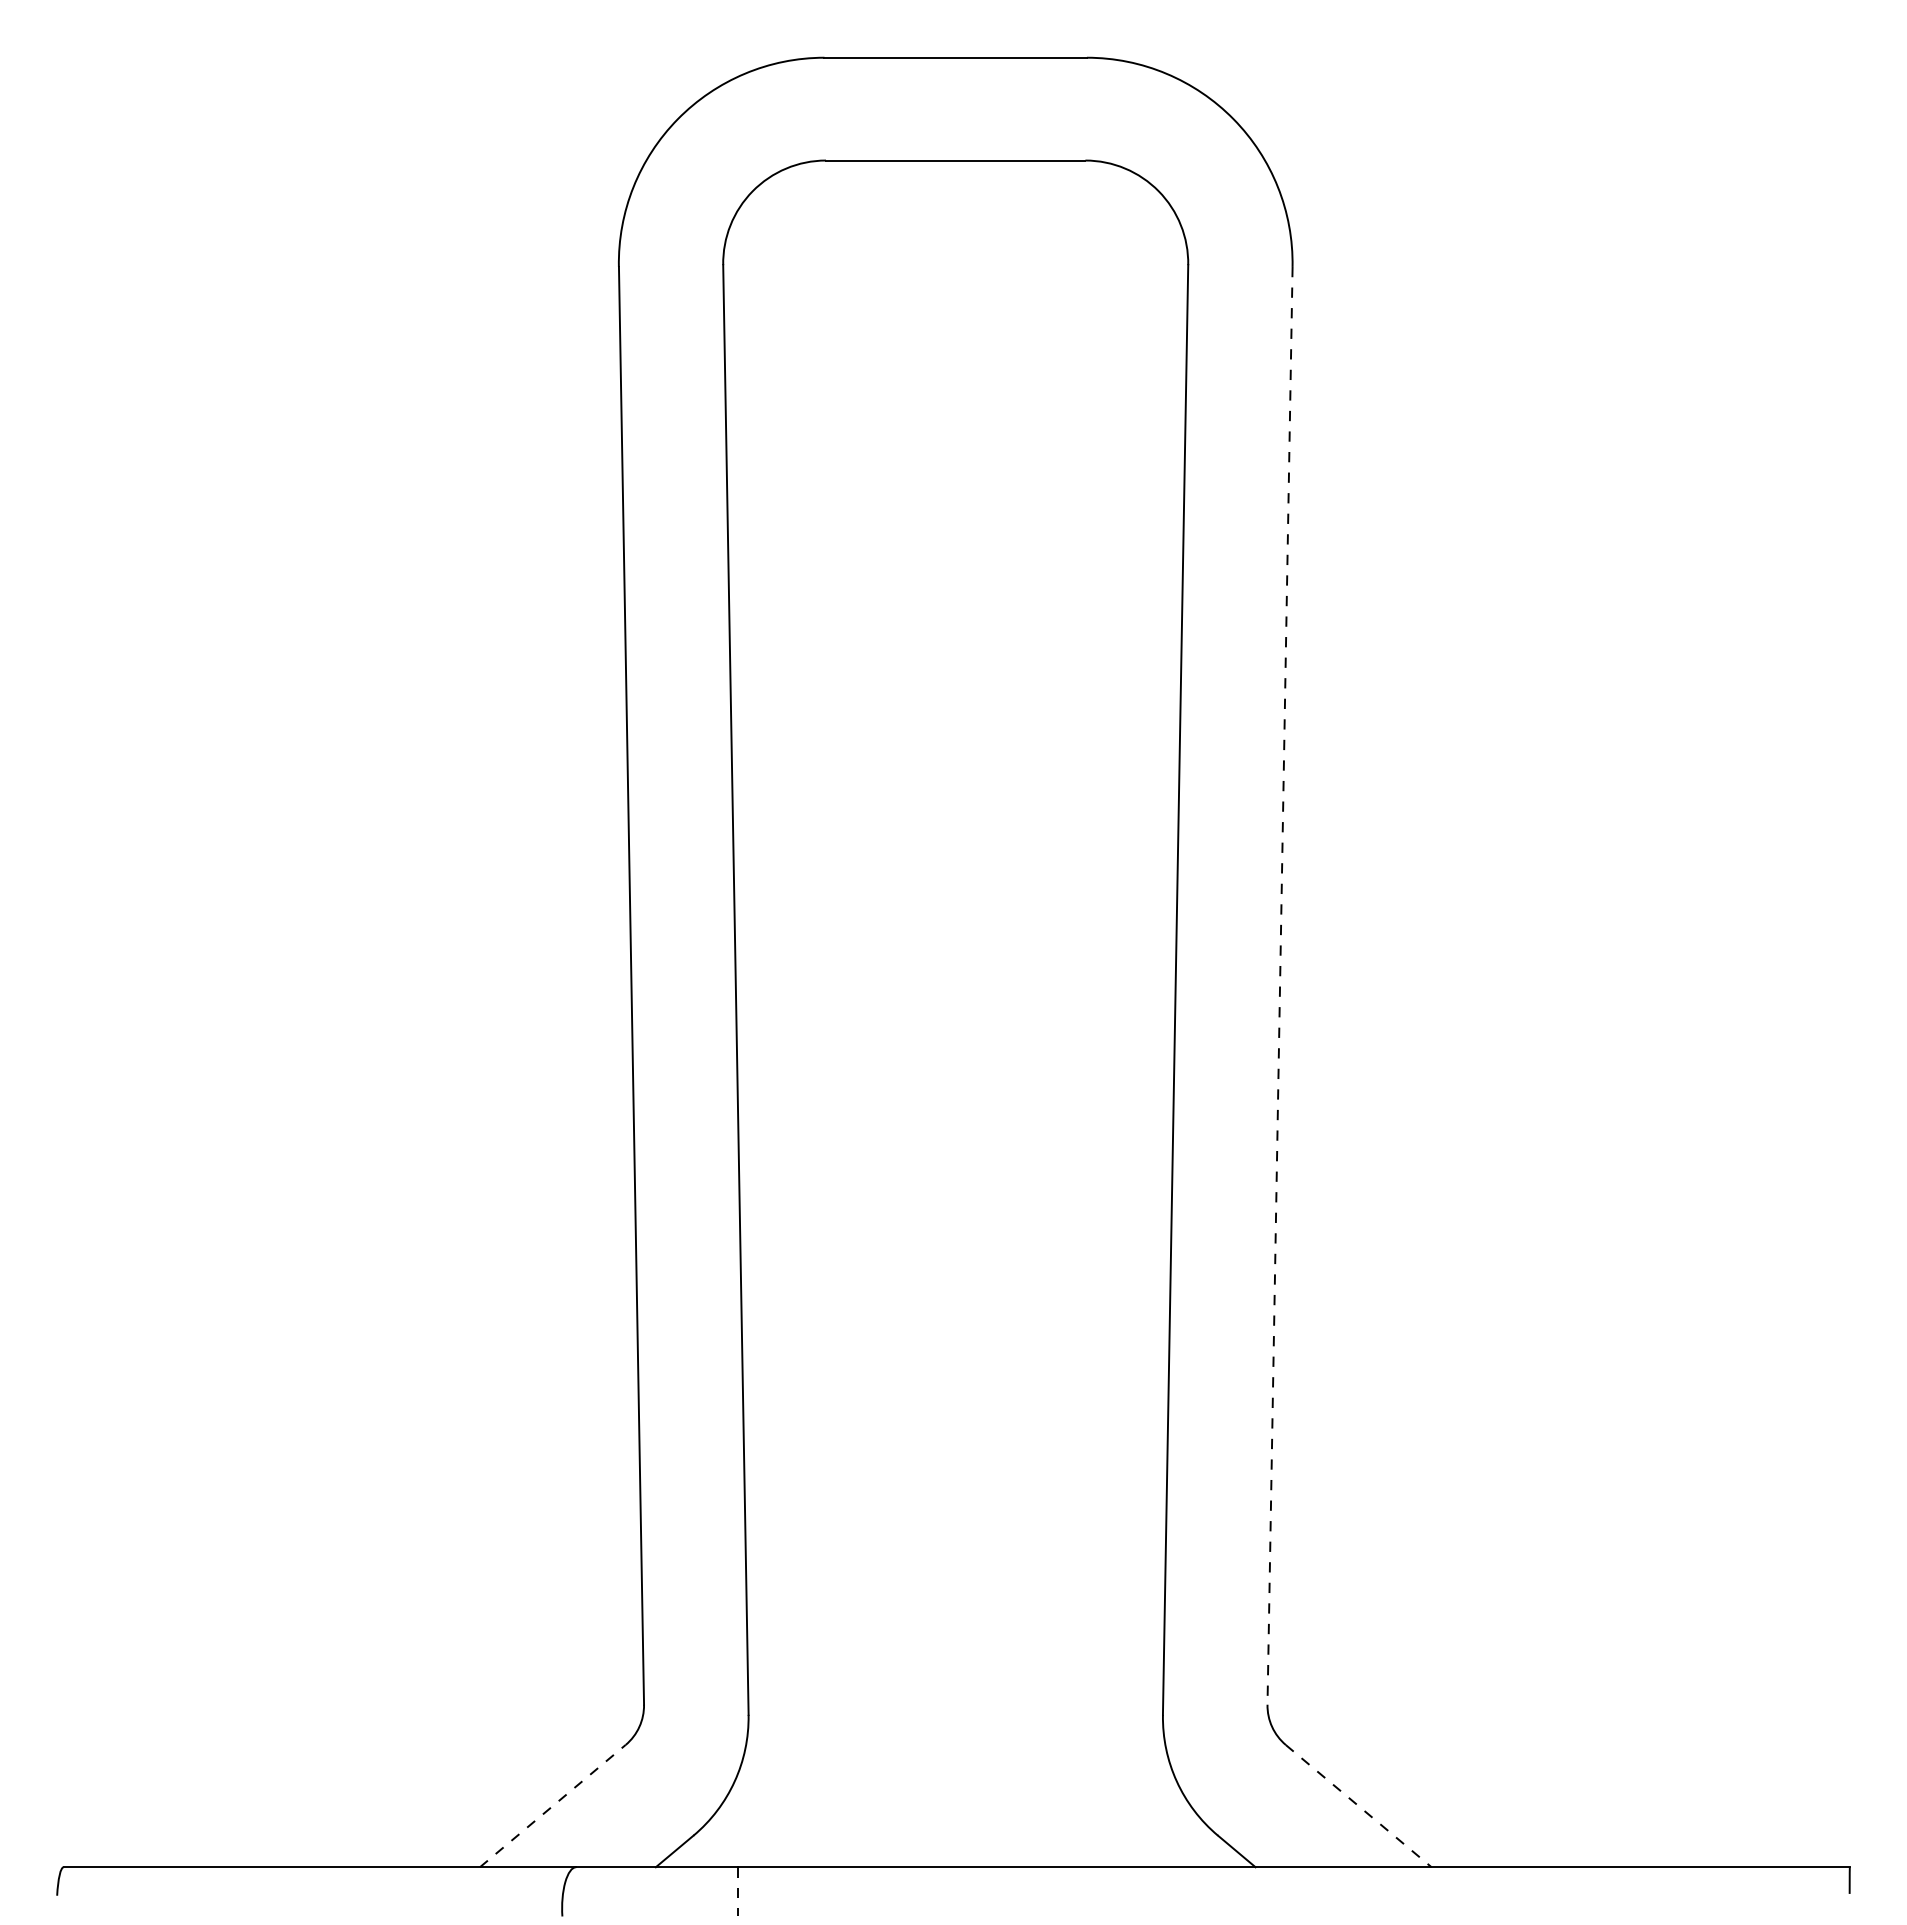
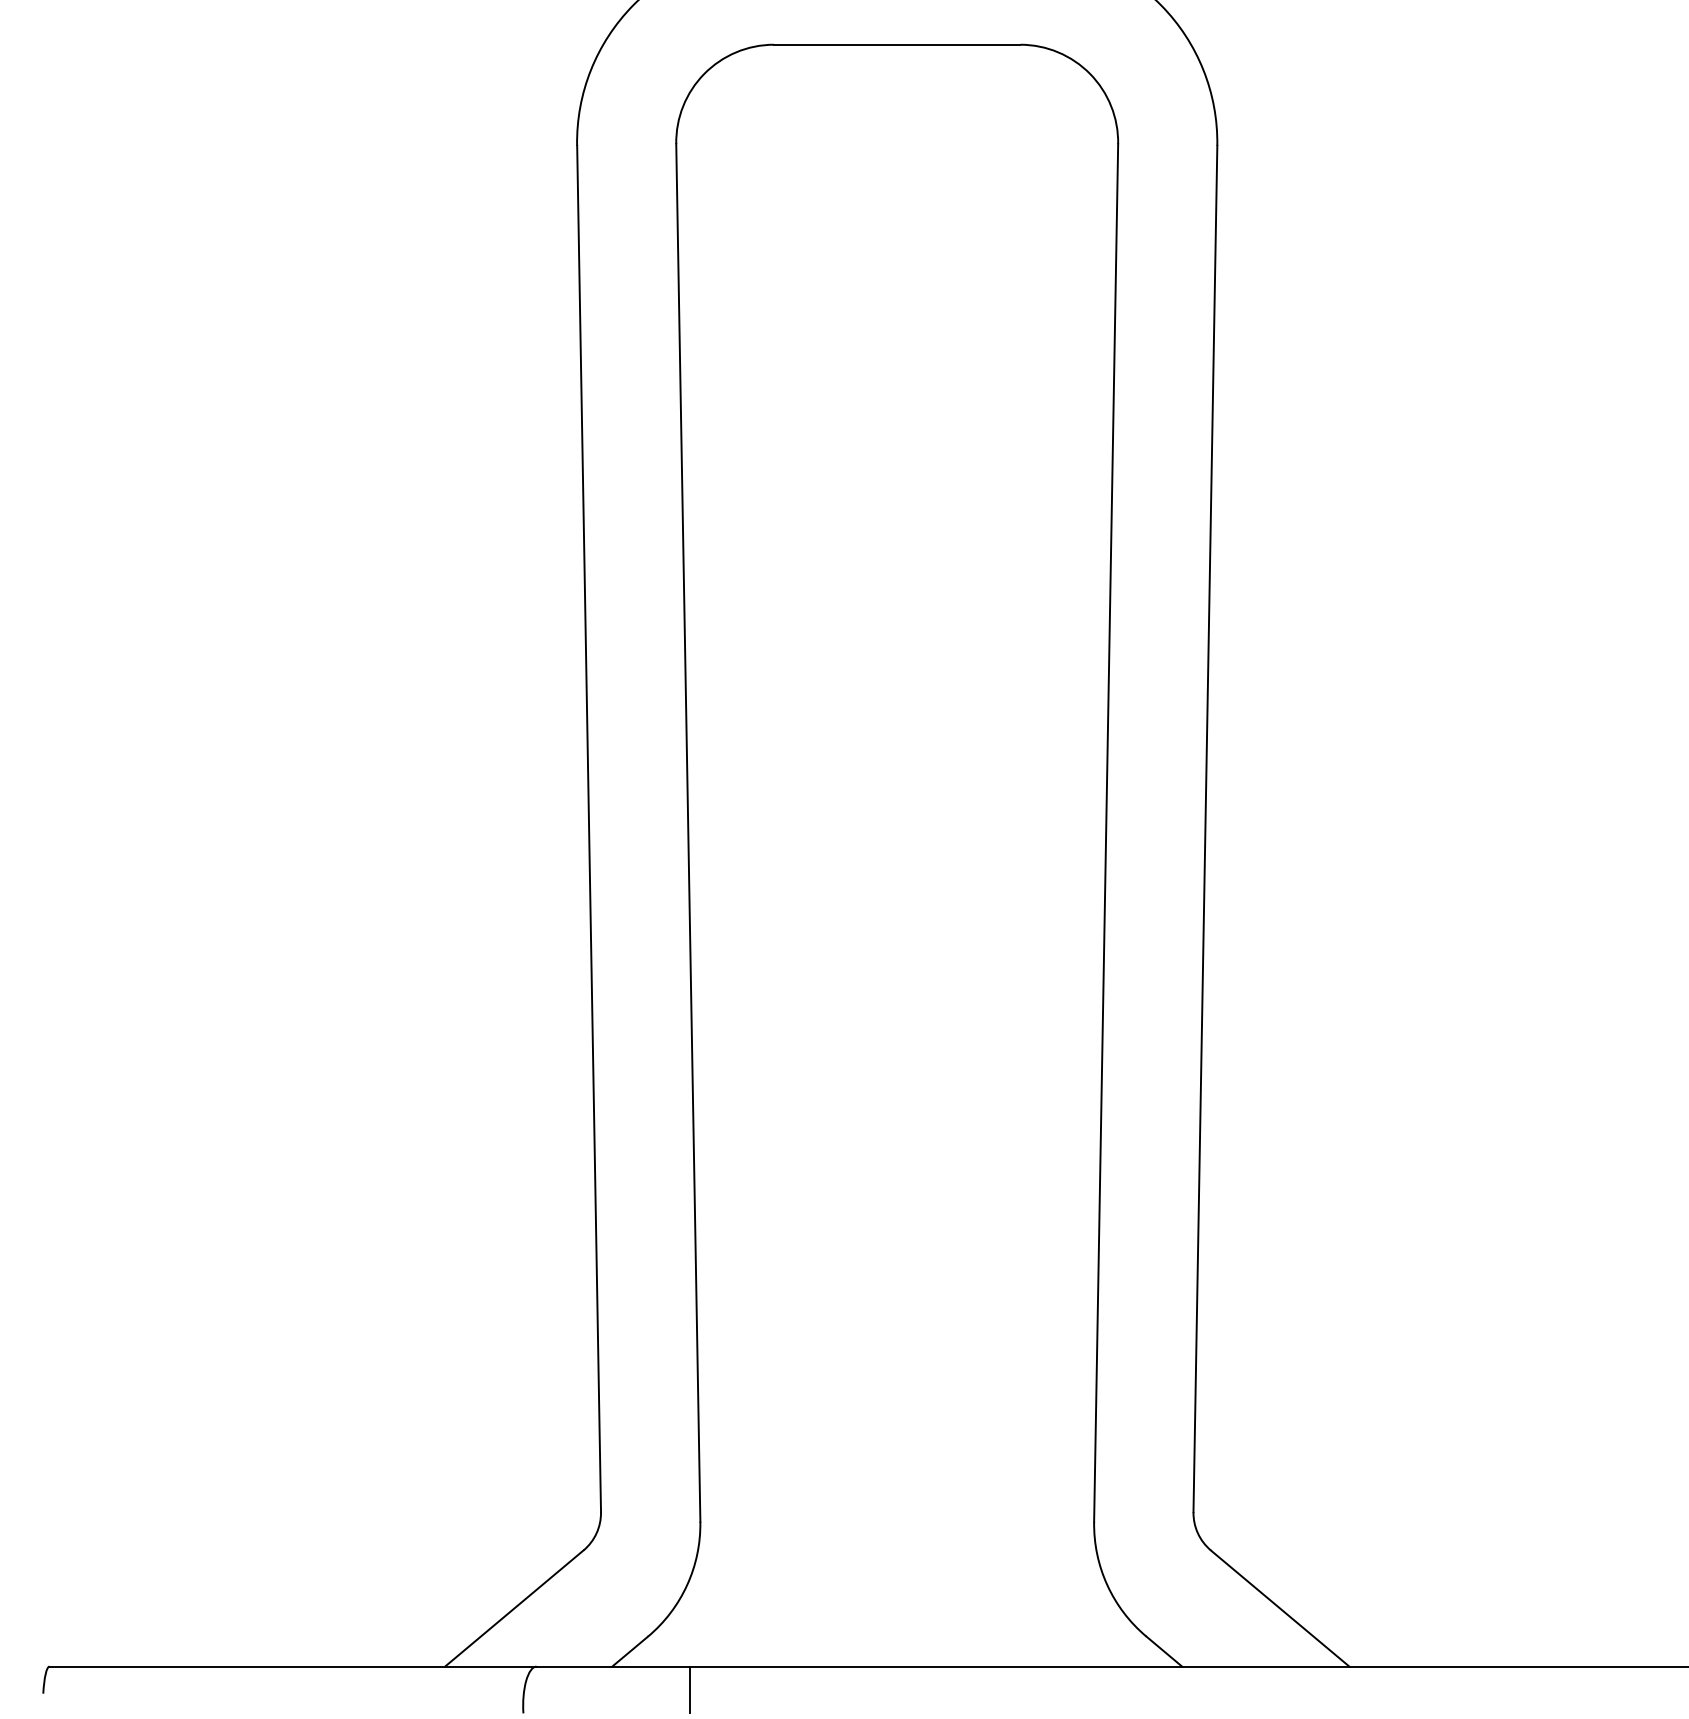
line: (1280, 985) -> (1205, 828), dashed -> solid
line: (553, 1805) -> (514, 1607), dashed -> solid
line: (1359, 1806) -> (1280, 1608), dashed -> solid
line: (738, 1891) -> (690, 1689), dashed -> solid

